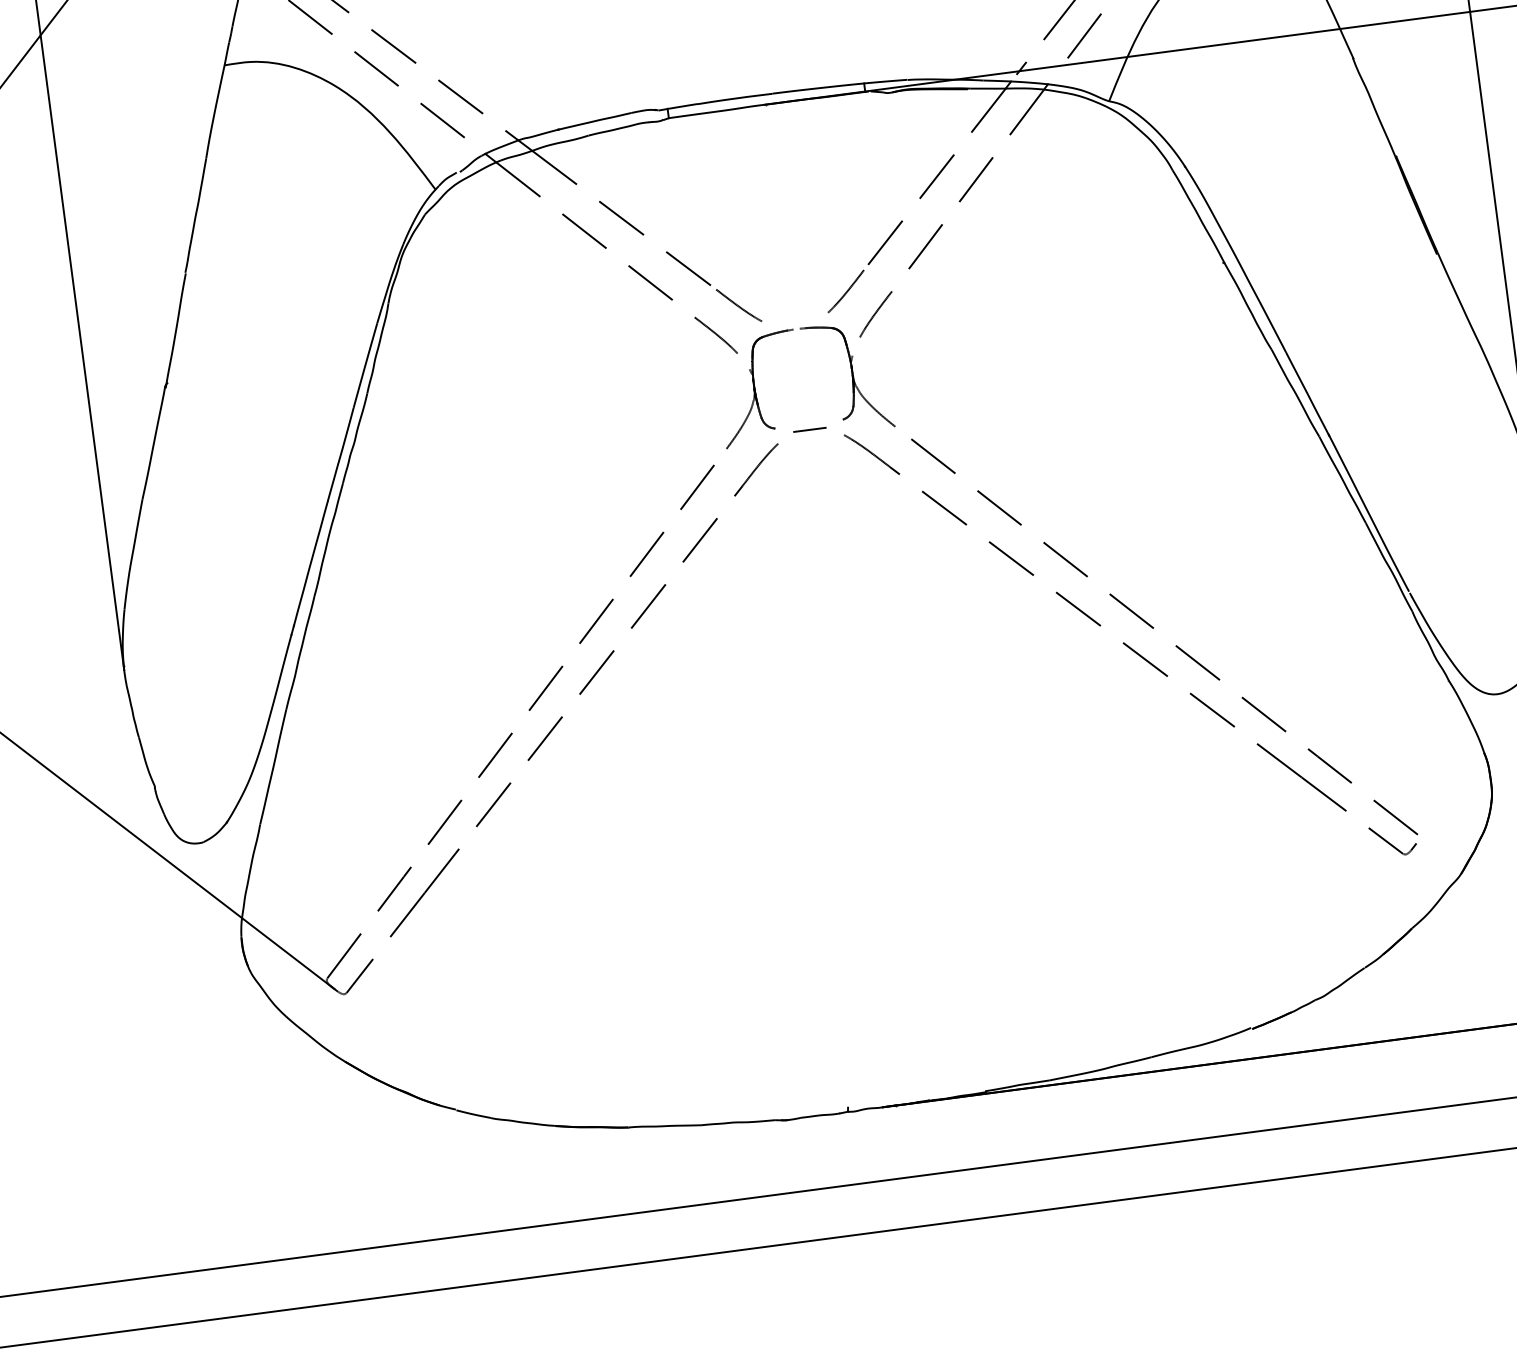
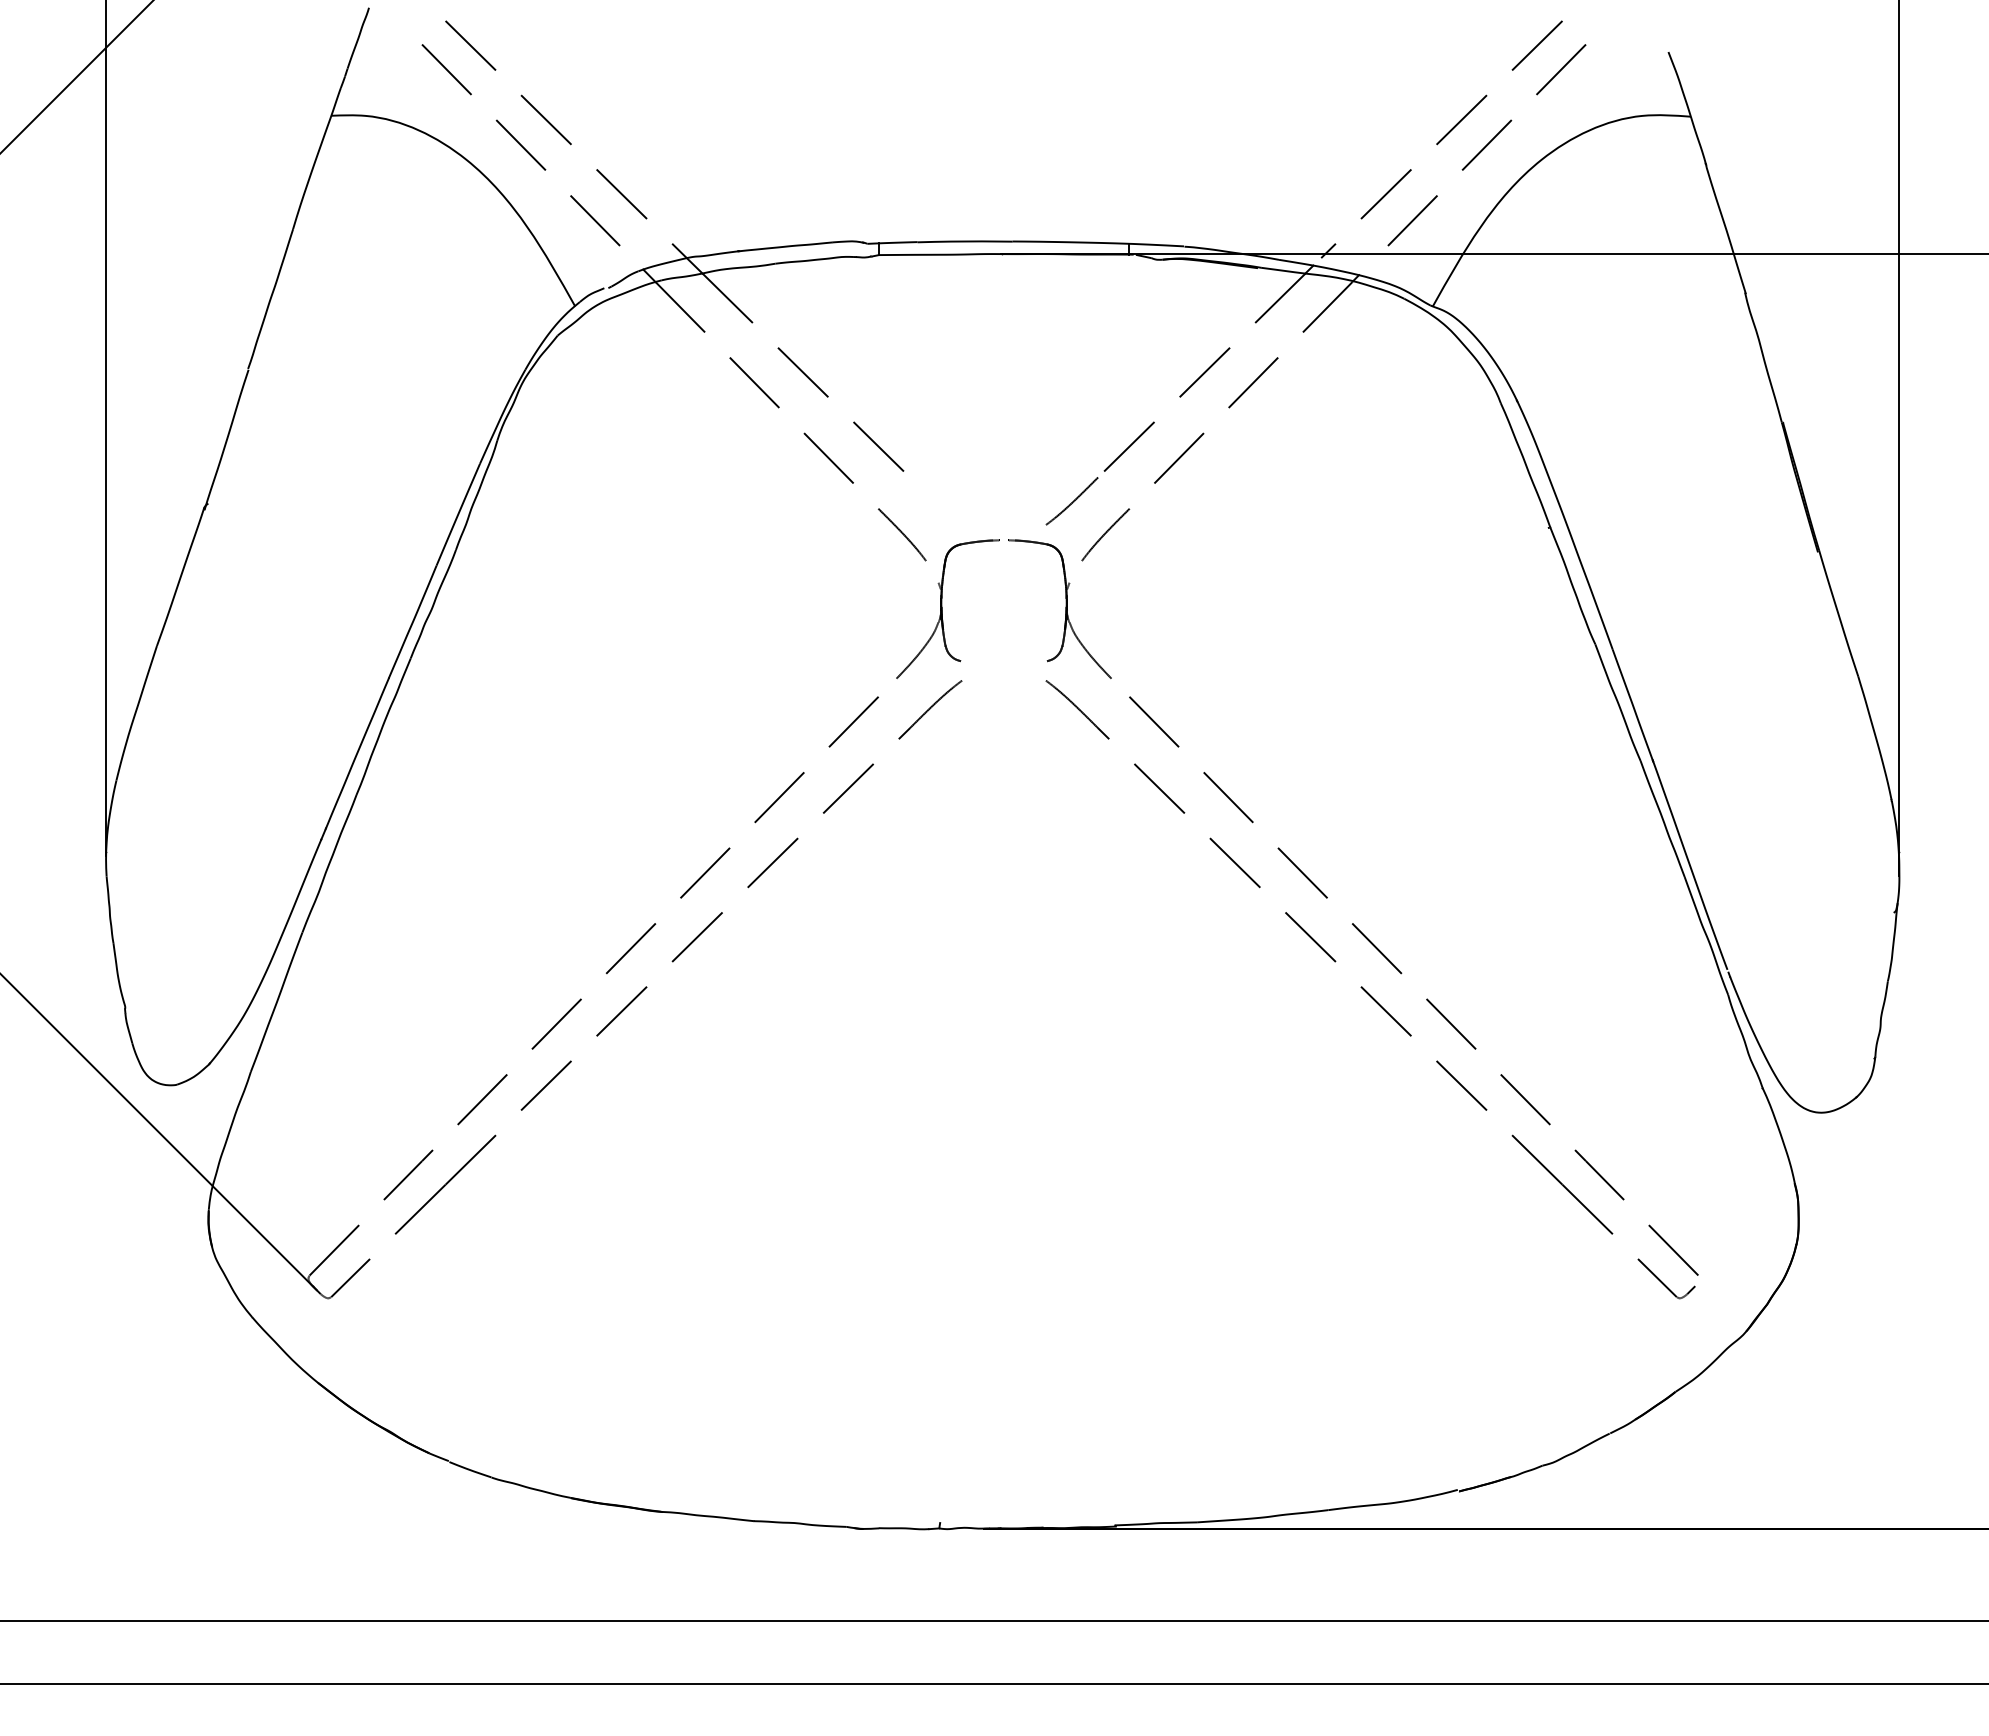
curve: (738, 305) -> (935, 501), removed
line: (810, 429) -> (1004, 668), removed

